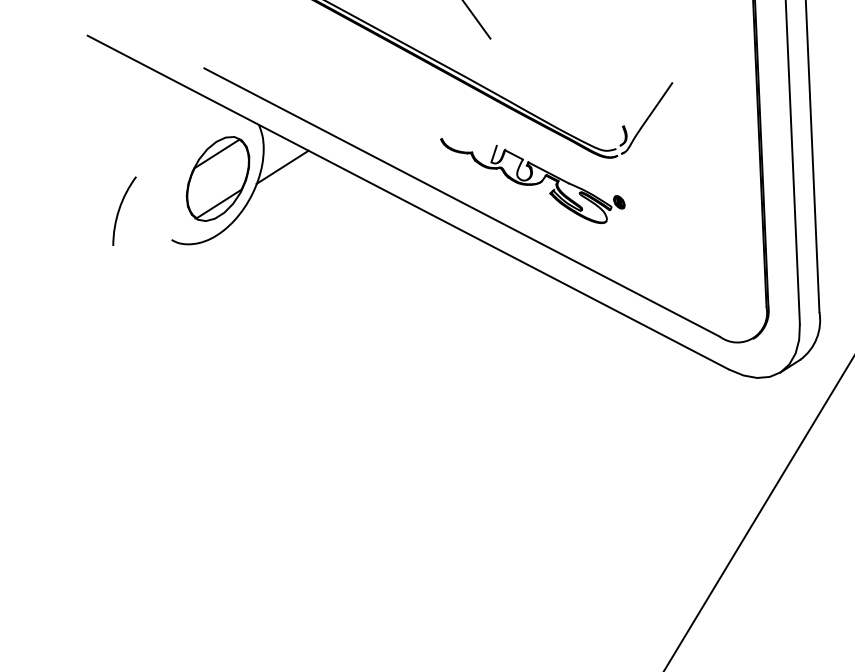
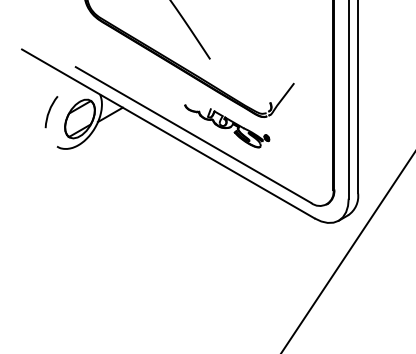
arc: (121, 209) -> (50, 111), moved

